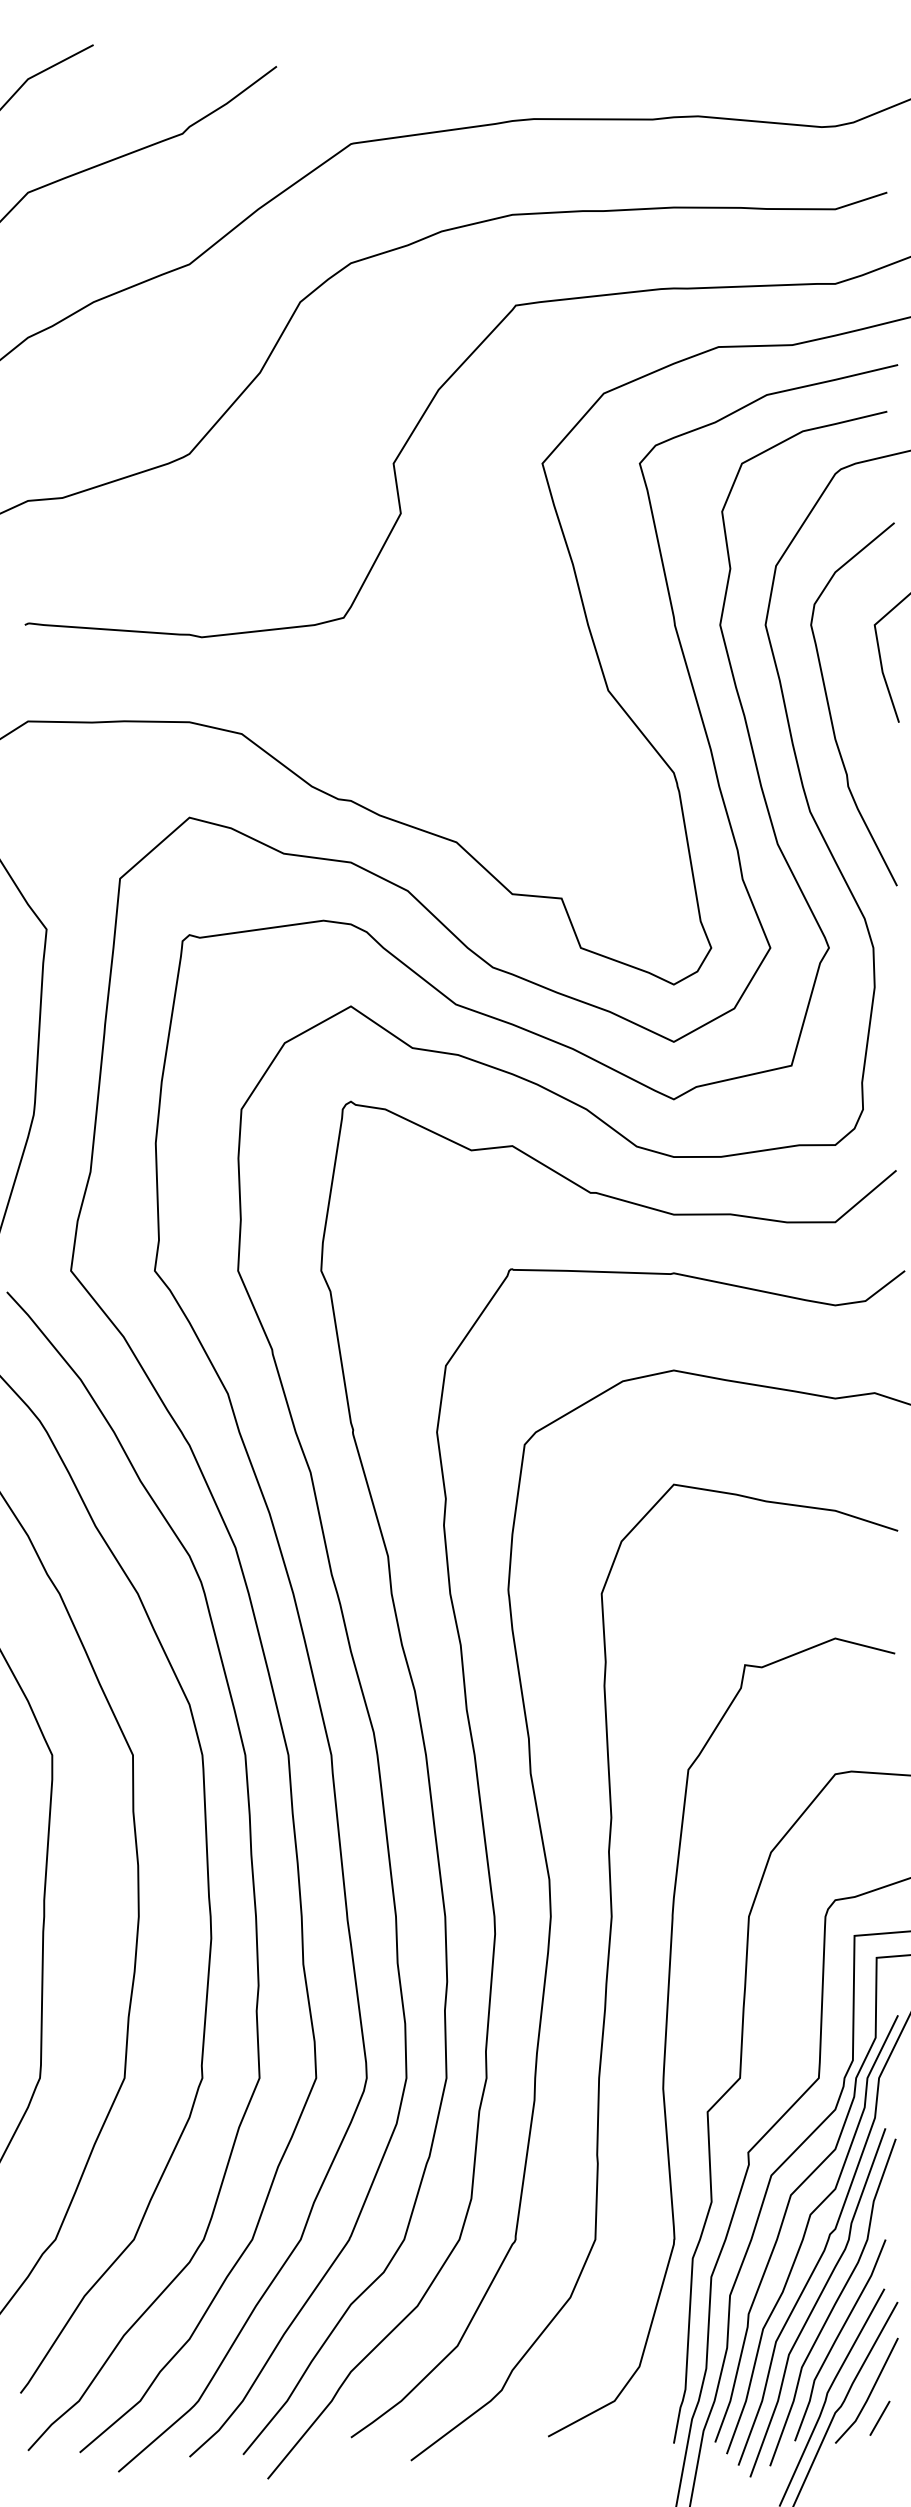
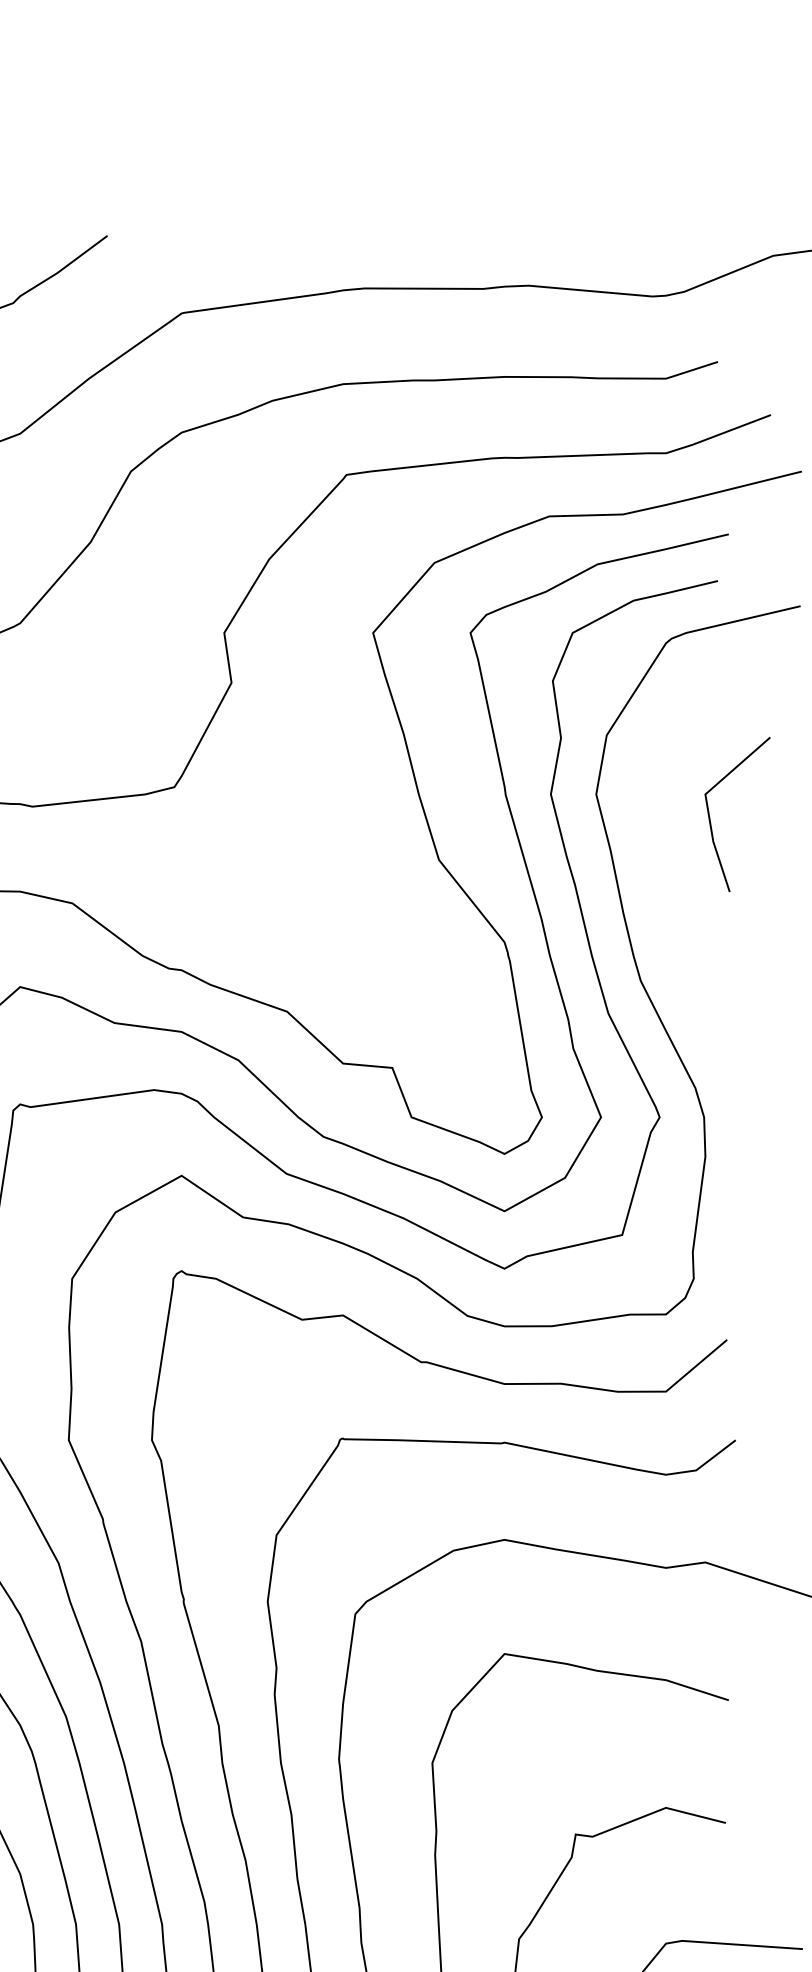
curve: (830, 709) -> (661, 878), removed

